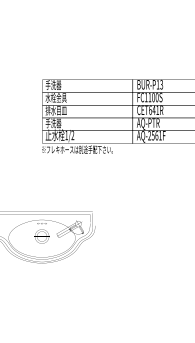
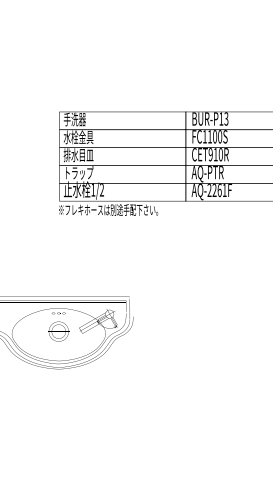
text: (153, 110) -> (215, 154), CET641R -> CET910R
text: (56, 122) -> (78, 172), 手洗器 -> トラップ
text: (153, 135) -> (214, 190), AQ-2561F -> AQ-2261F

